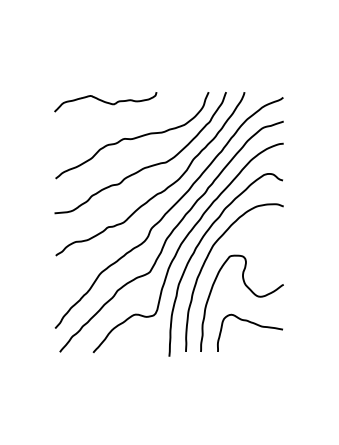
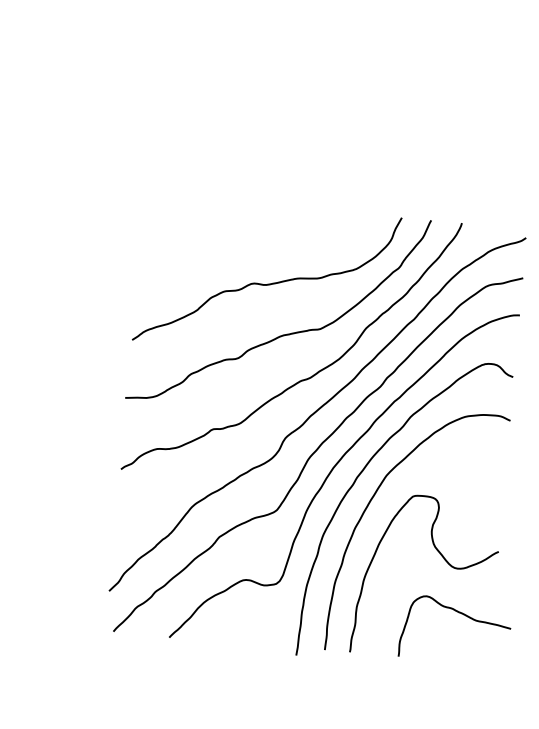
curve: (105, 102) -> (227, 219), removed
curve: (253, 324) -> (462, 615), moved

